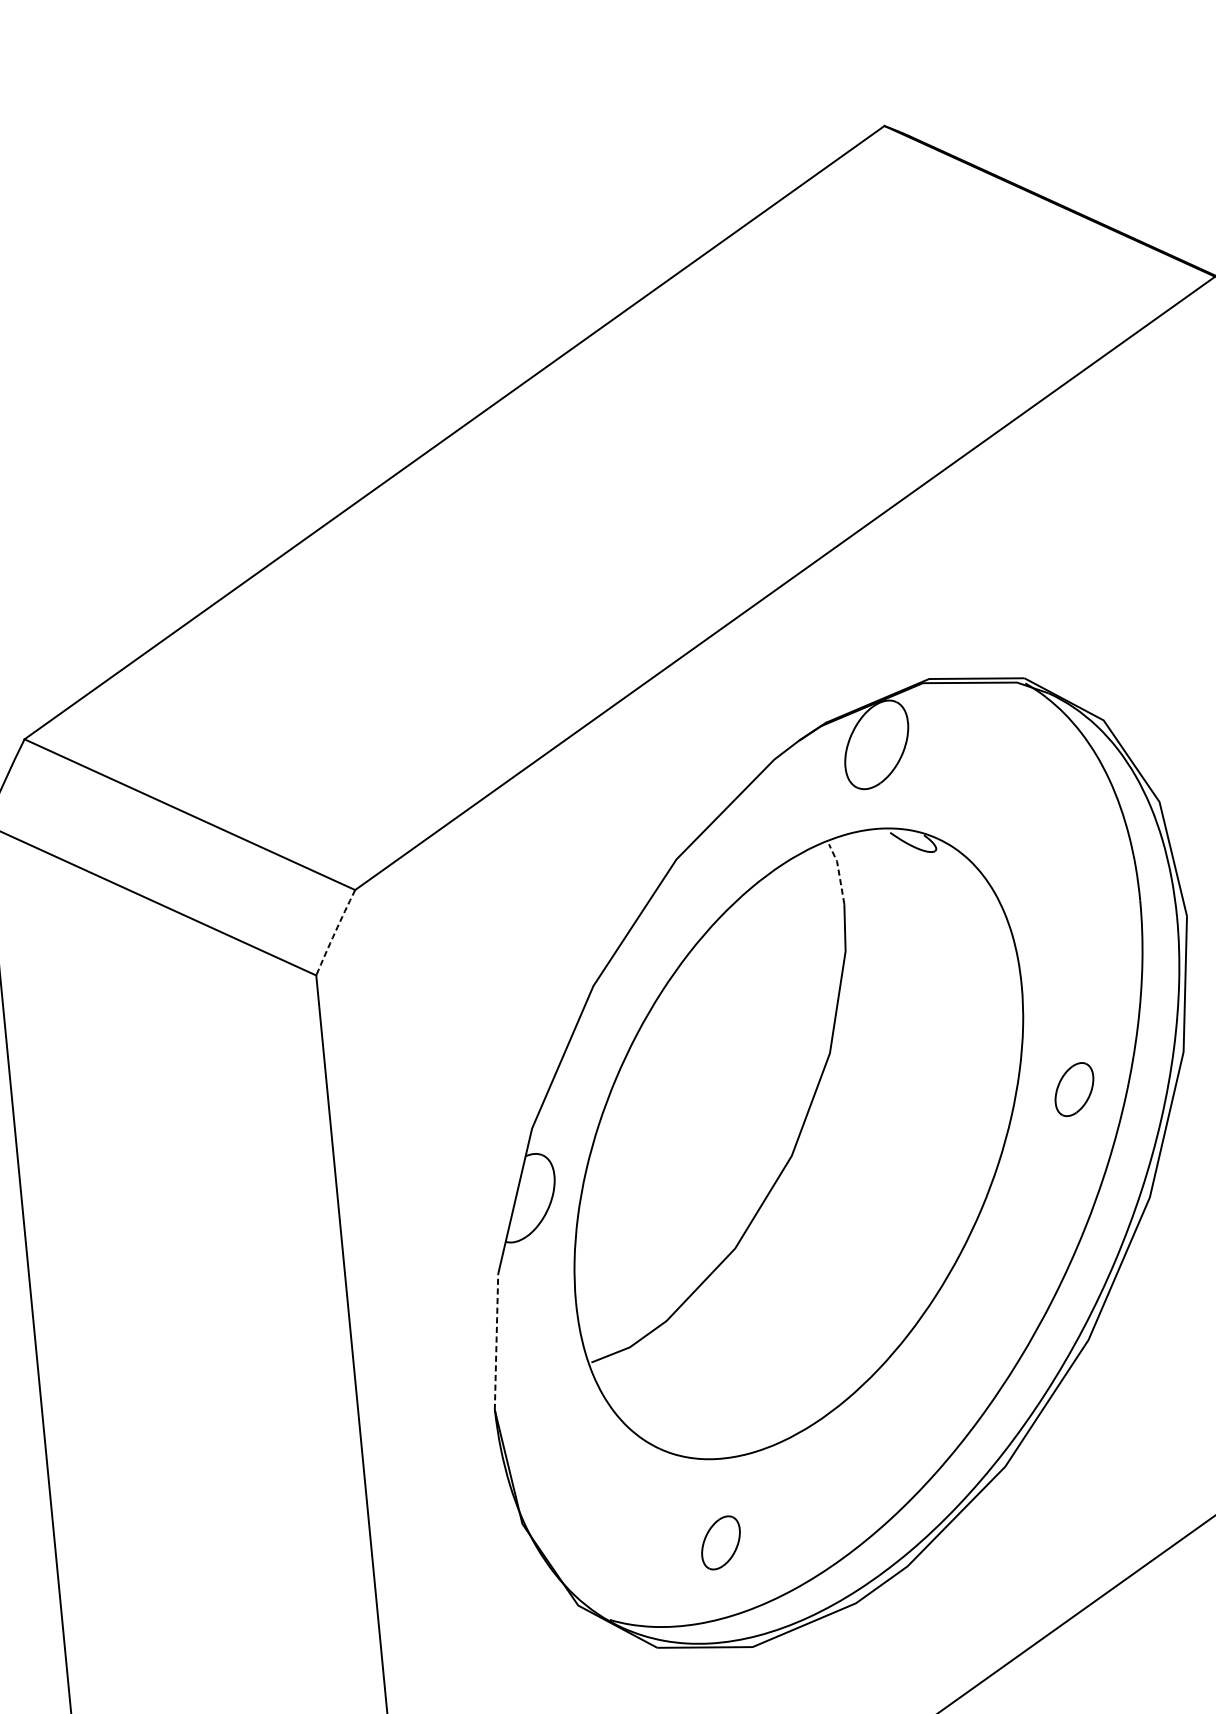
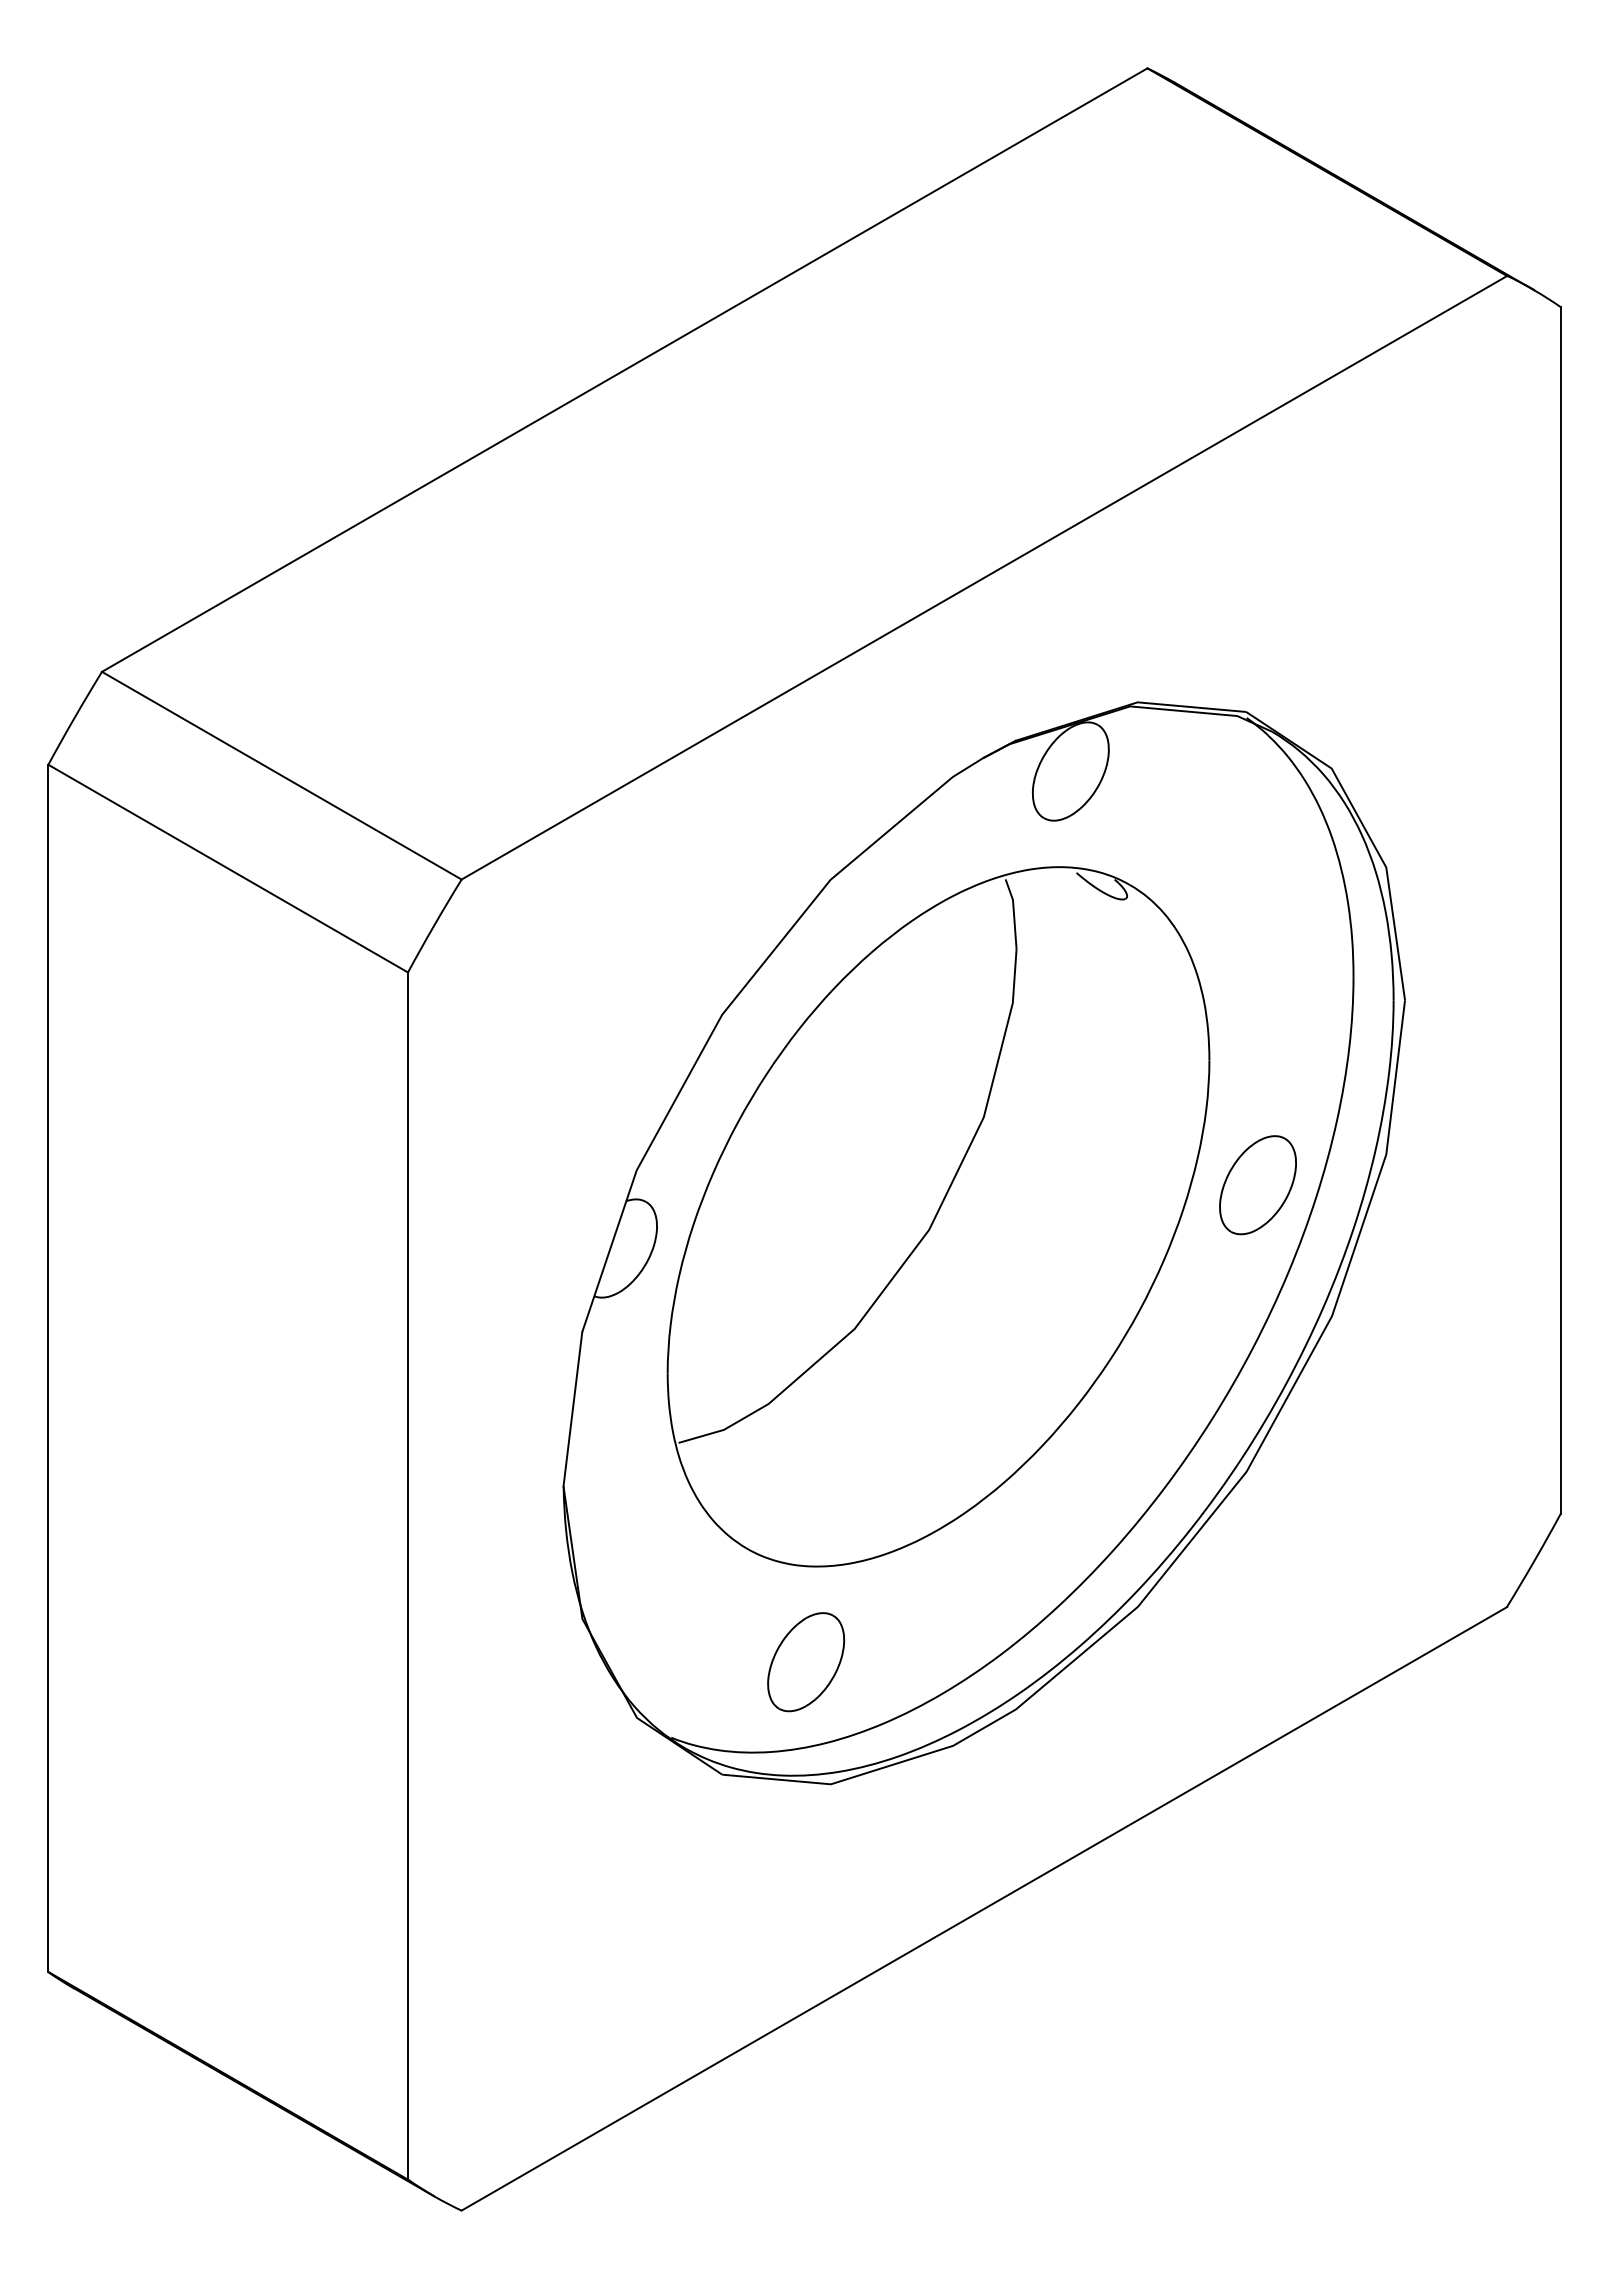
line: (838, 872) -> (1013, 912), dashed -> solid
arc: (335, 932) -> (434, 925), dashed -> solid
part: (1074, 1089) -> (1257, 1185), size x1.67
line: (496, 1342) -> (572, 1409), dashed -> solid
part: (721, 1543) -> (806, 1662), size x1.67

